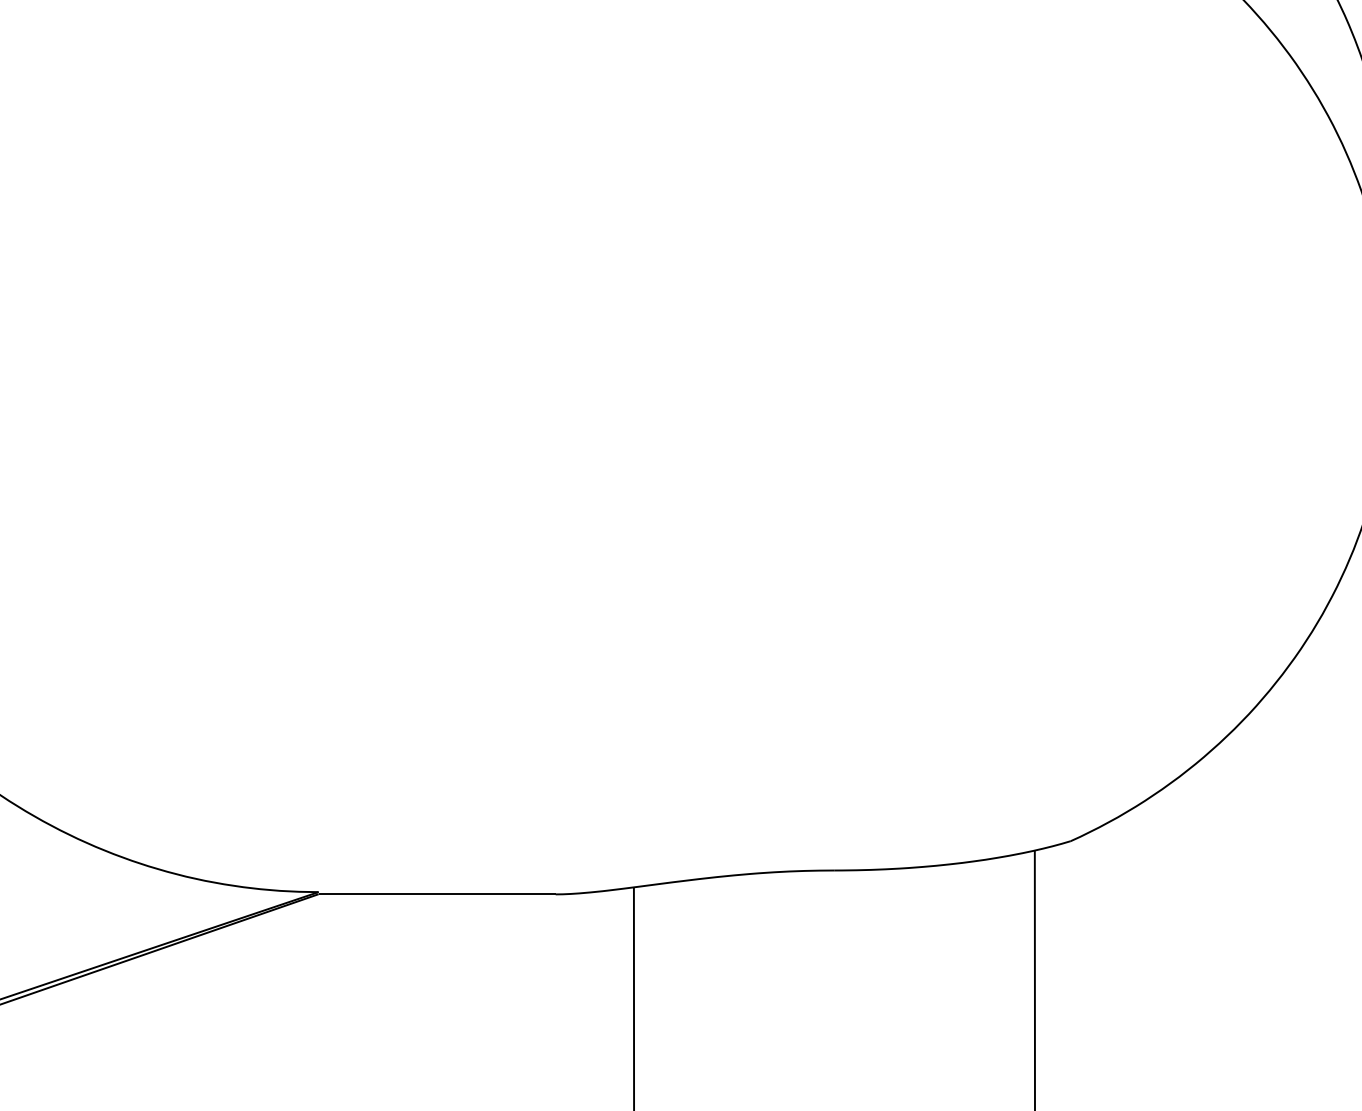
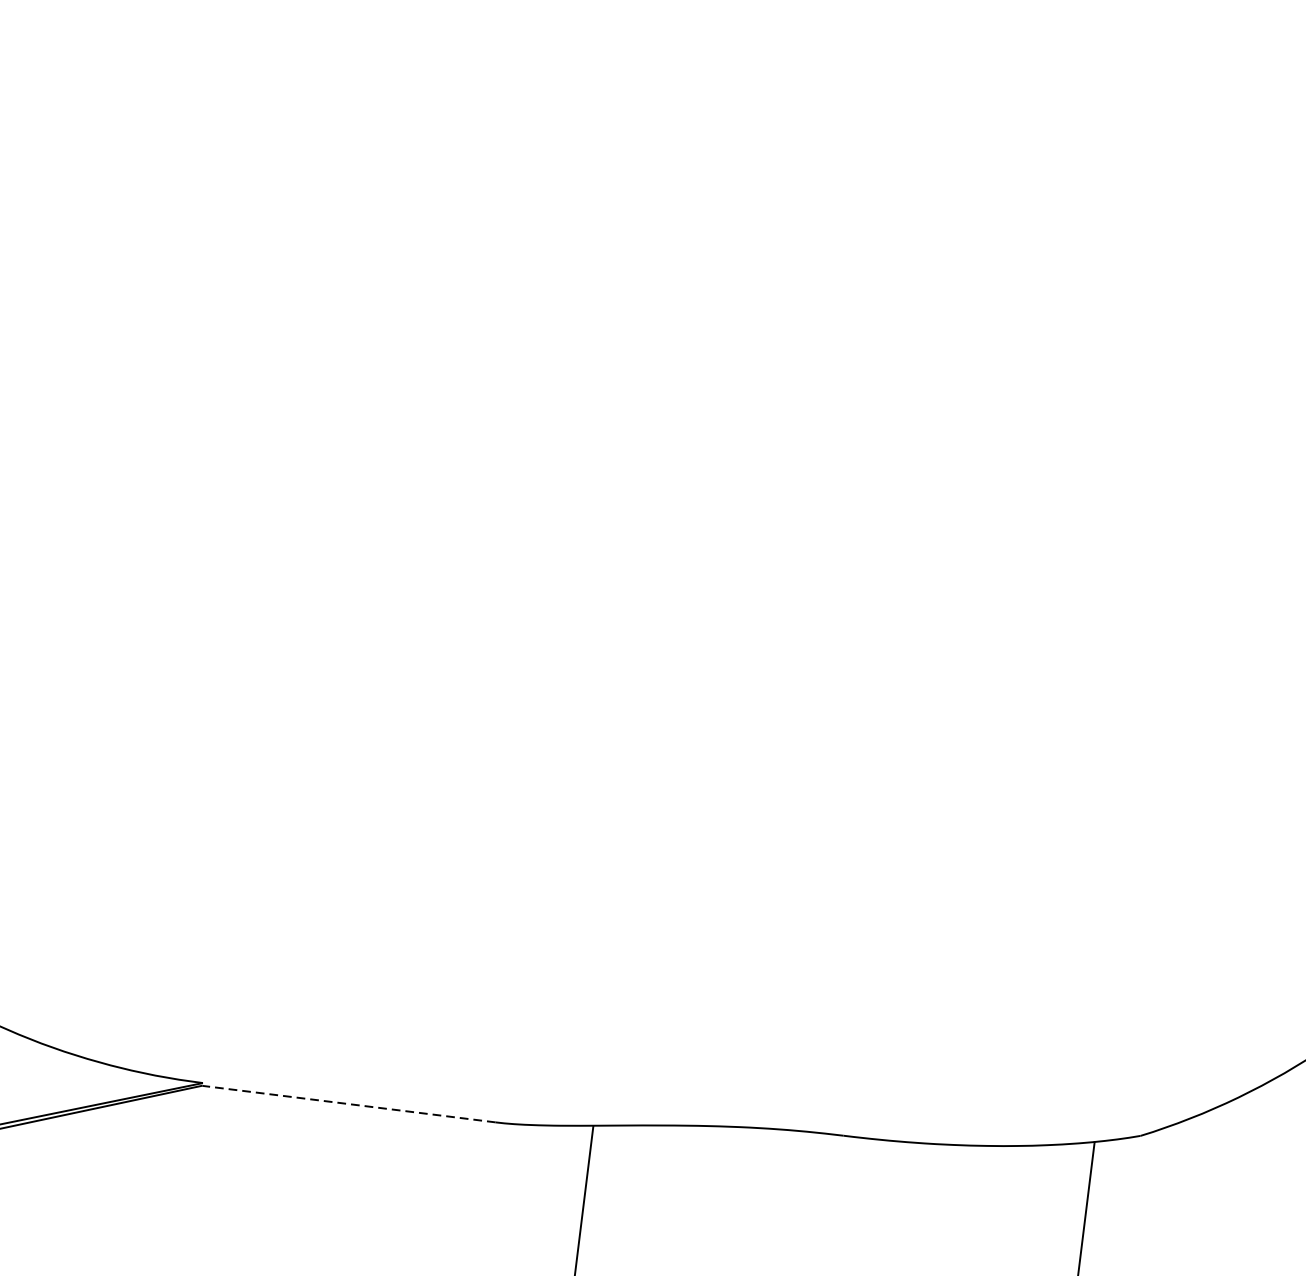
line: (437, 894) -> (349, 1104), solid -> dashed

